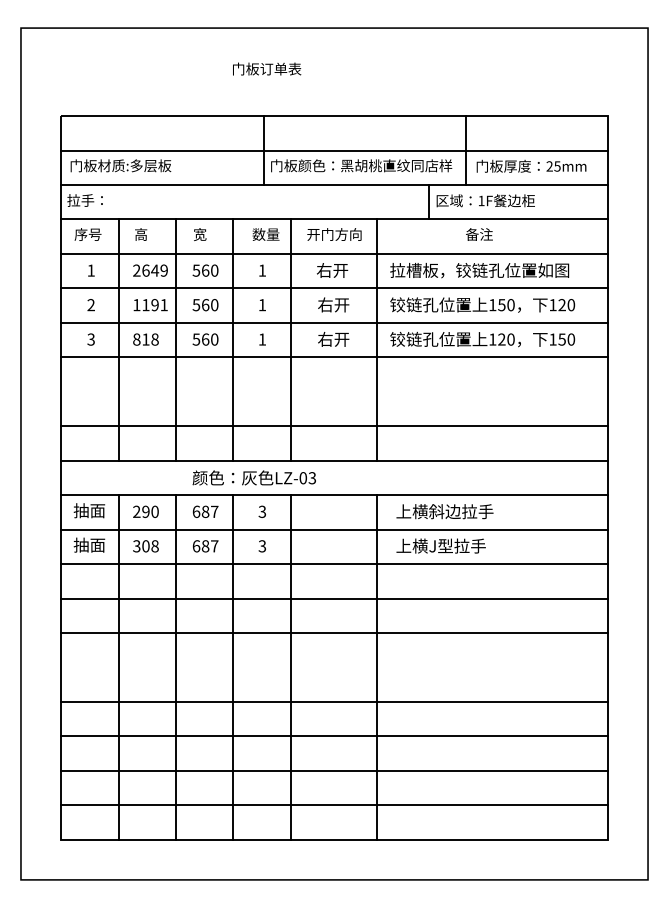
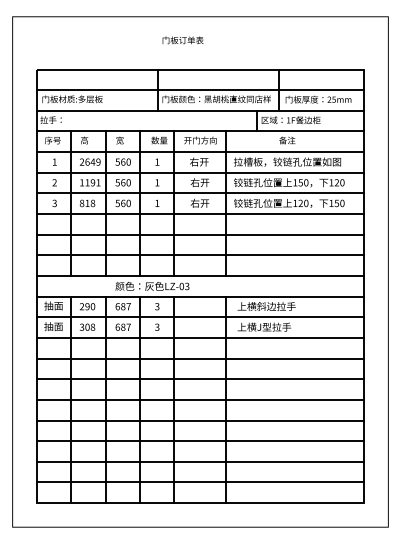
text: (266, 69) -> (182, 40), moved
line: (334, 391) -> (200, 234), added
line: (334, 666) -> (200, 399), added

